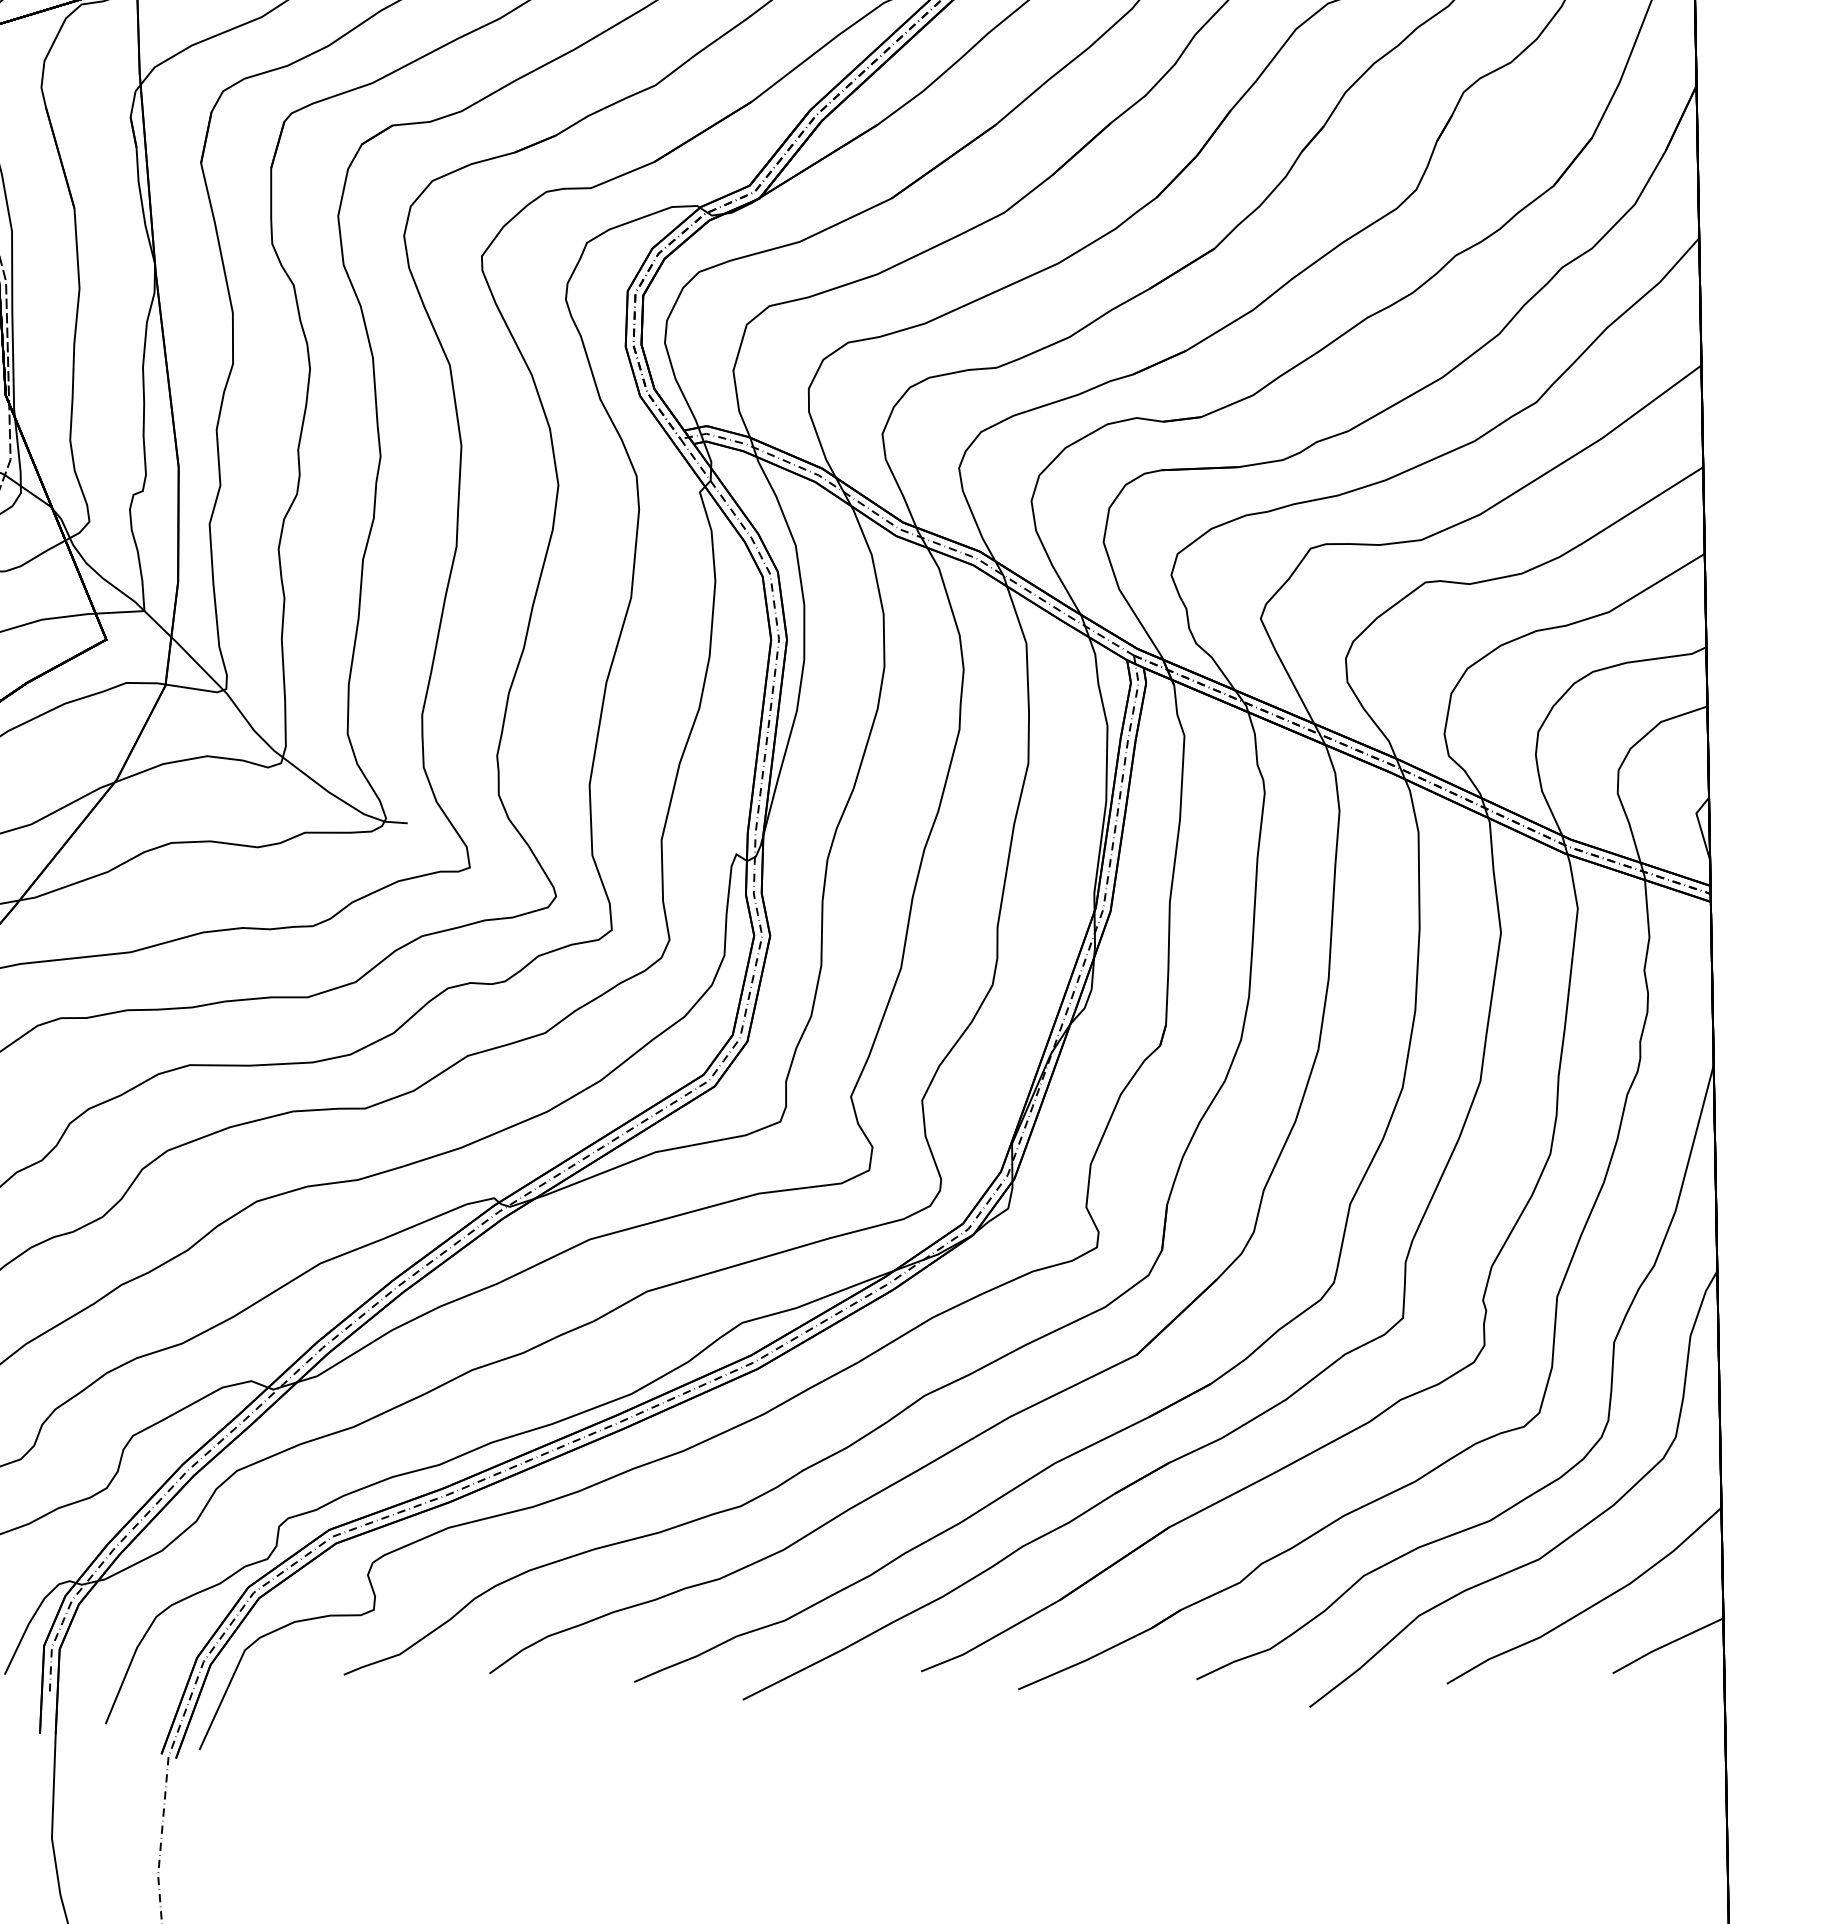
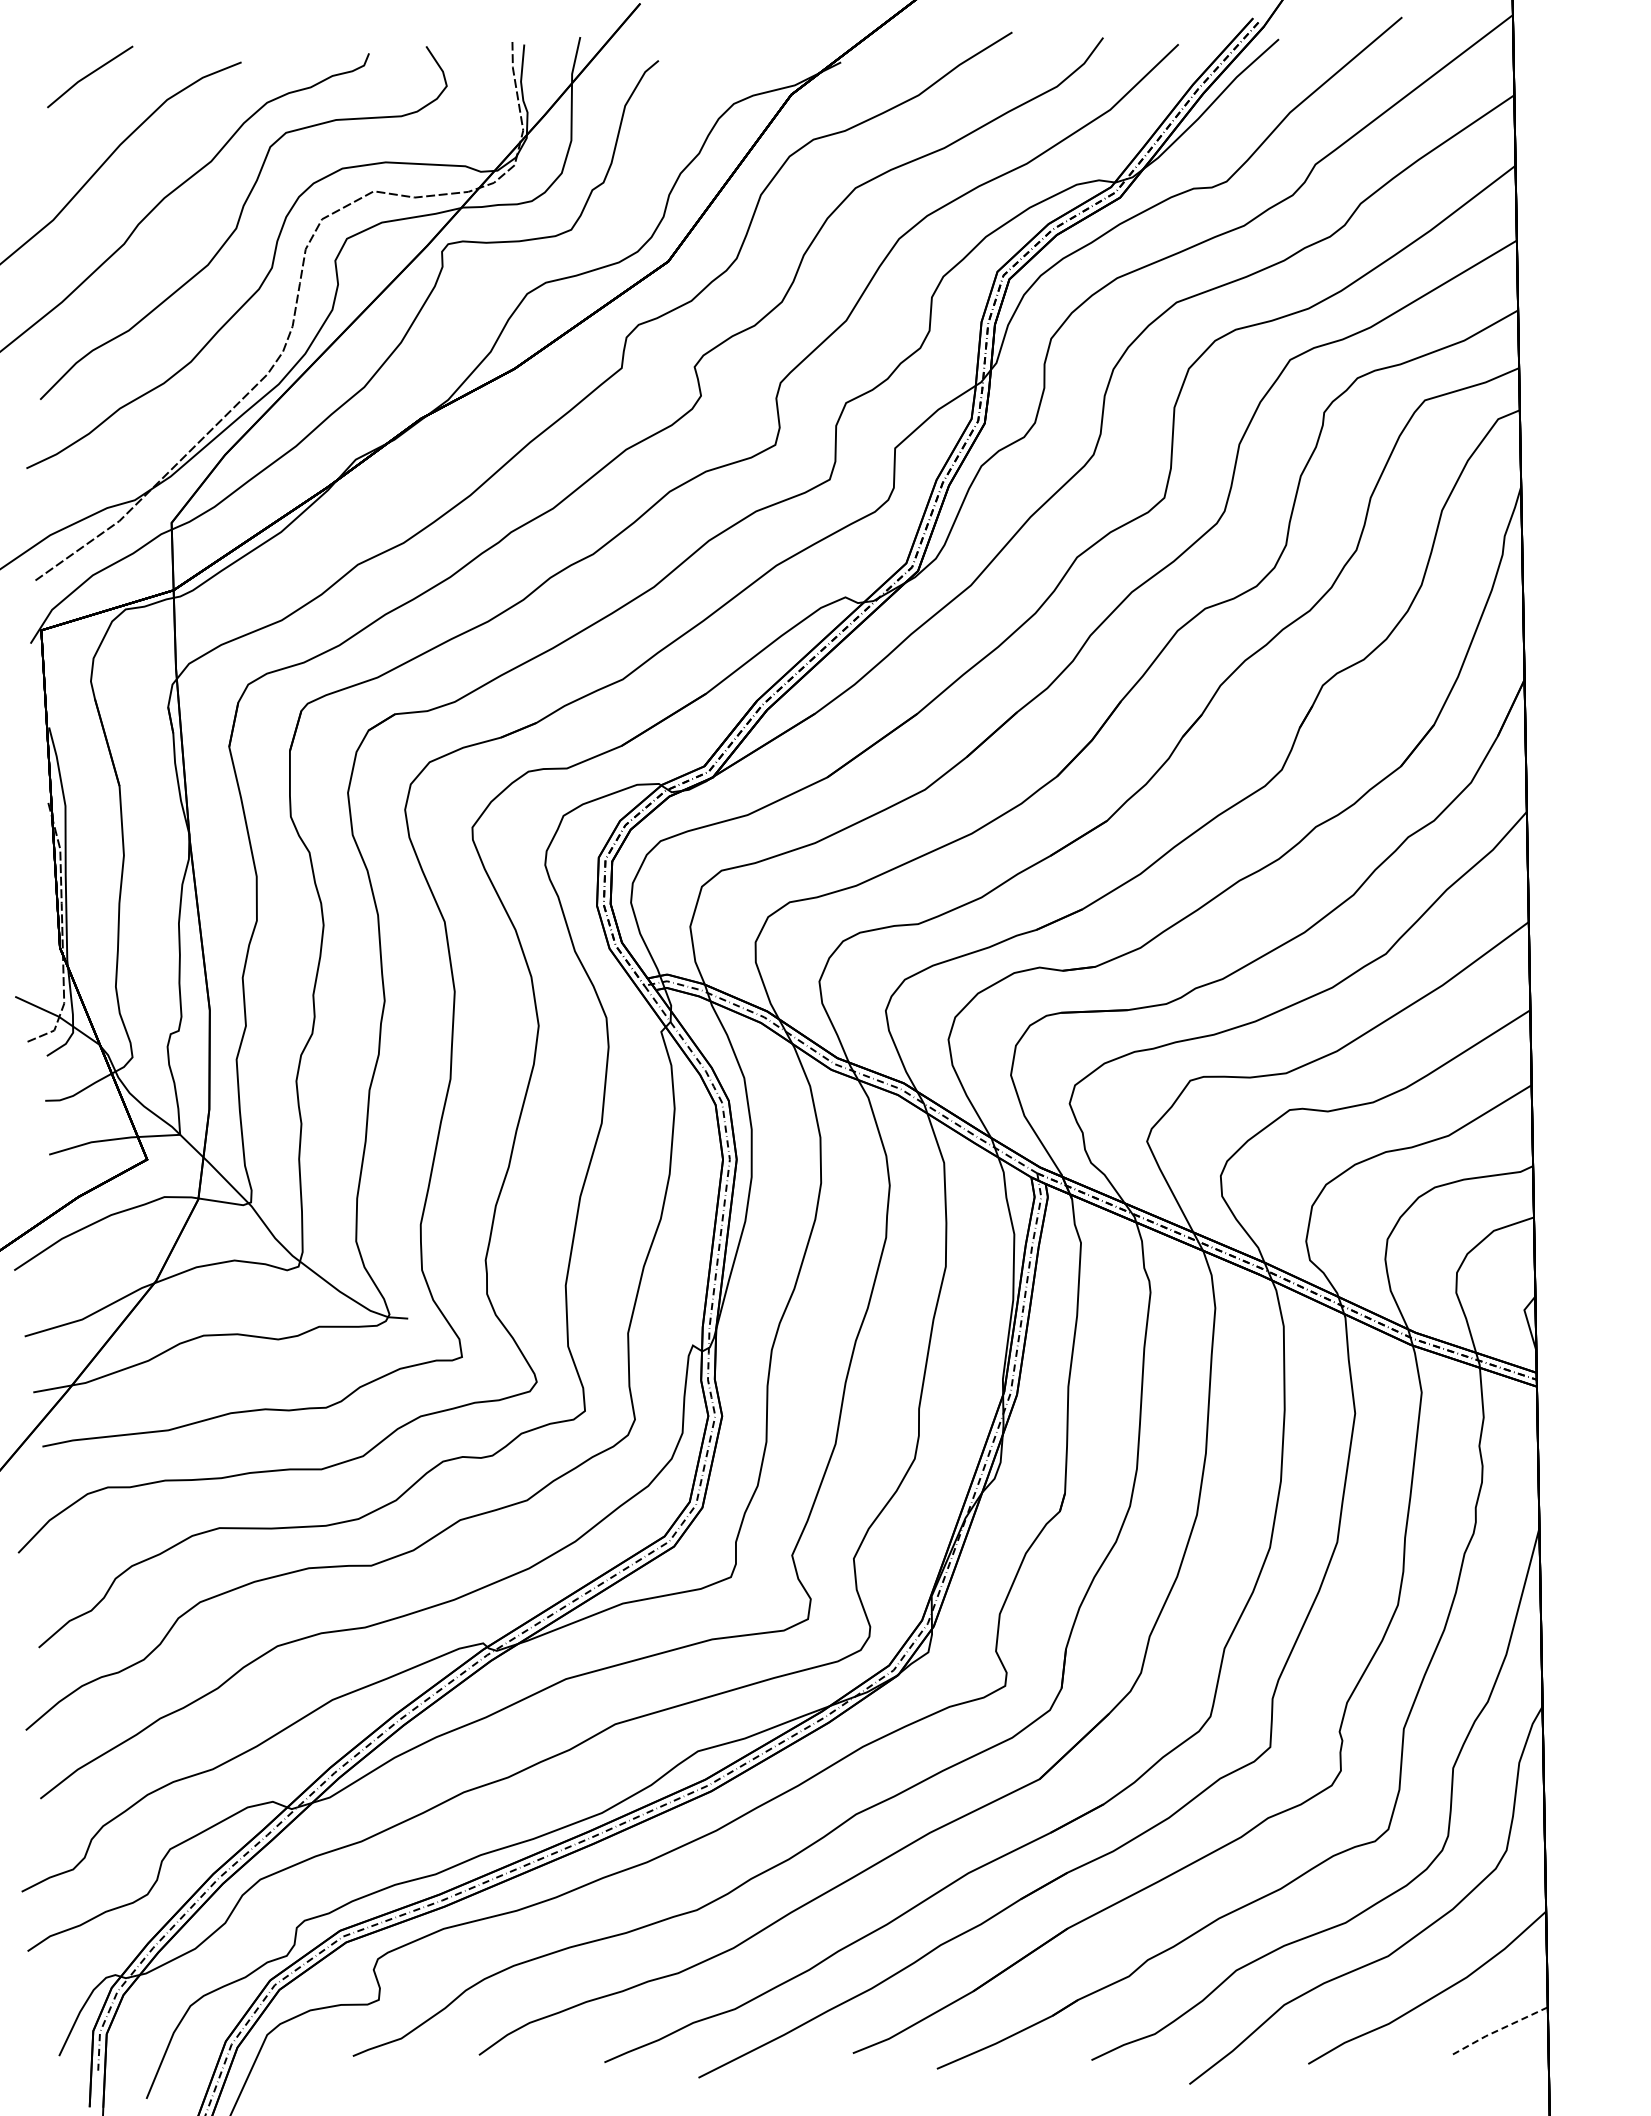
line: (1666, 1645) -> (1498, 2030), solid -> dashed

